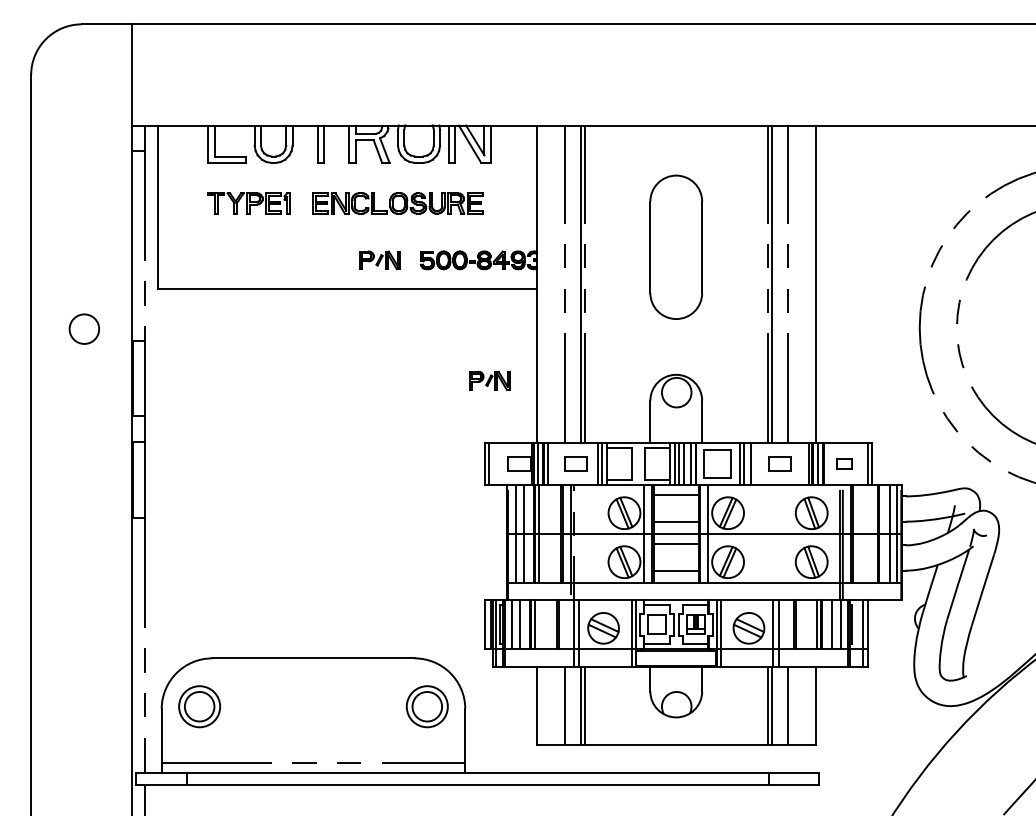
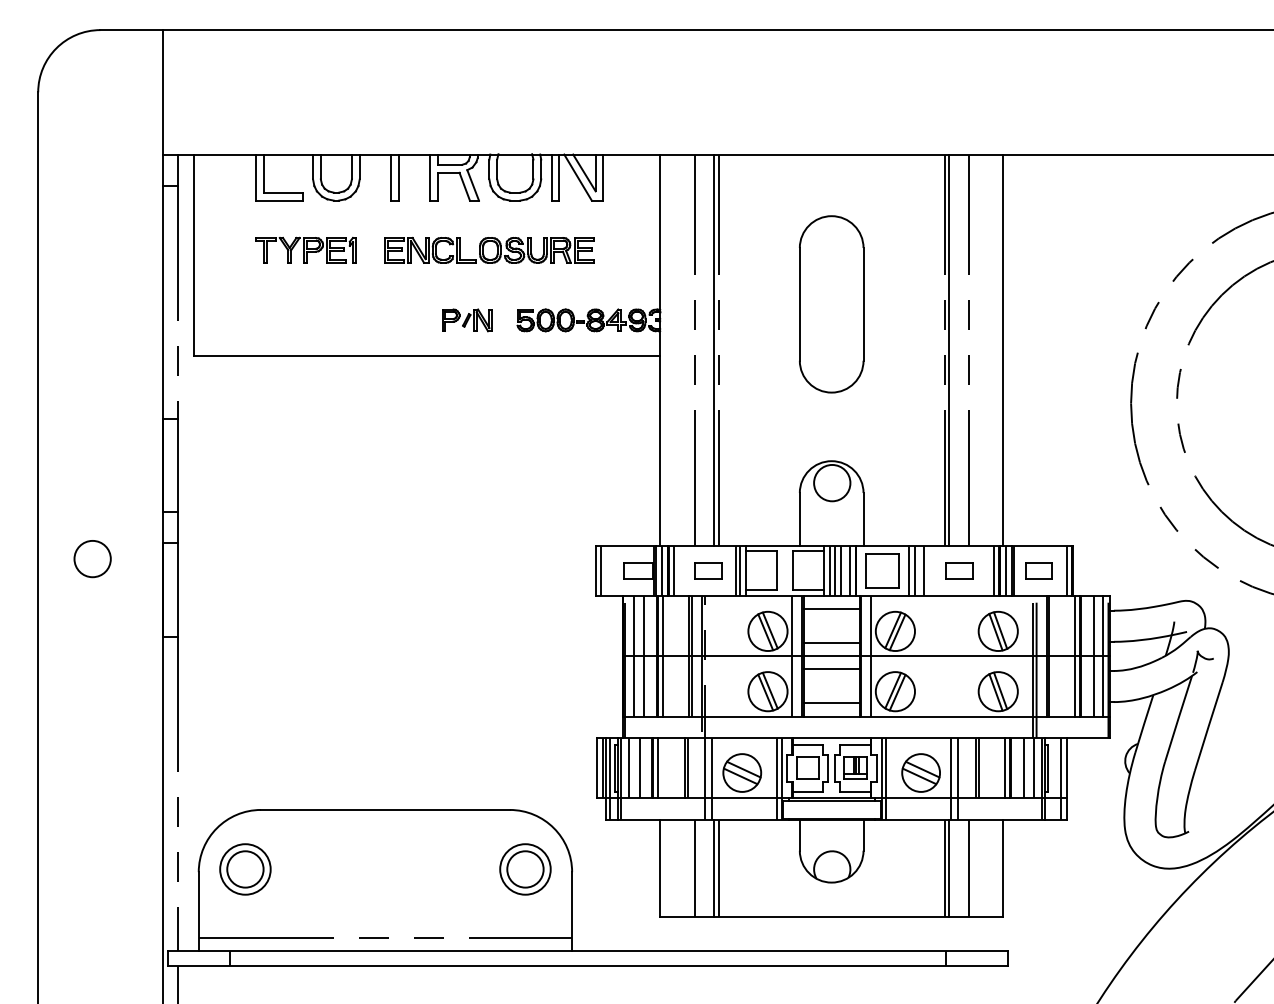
circle: (84, 329) -> (92, 559), moved
part: (489, 380) -> (602, 468), removed
part: (844, 463) -> (1038, 570), size x1.43
line: (874, 533) -> (1075, 656), added

